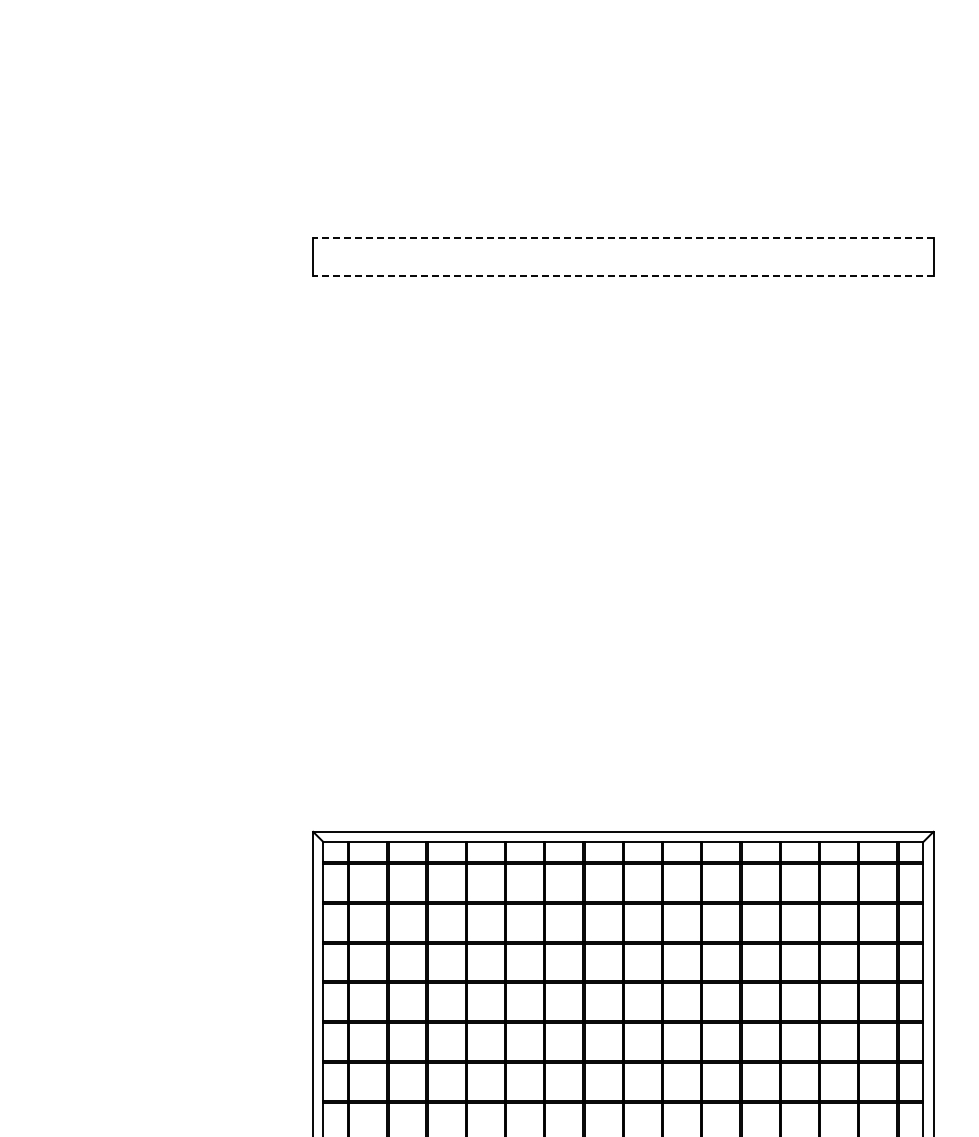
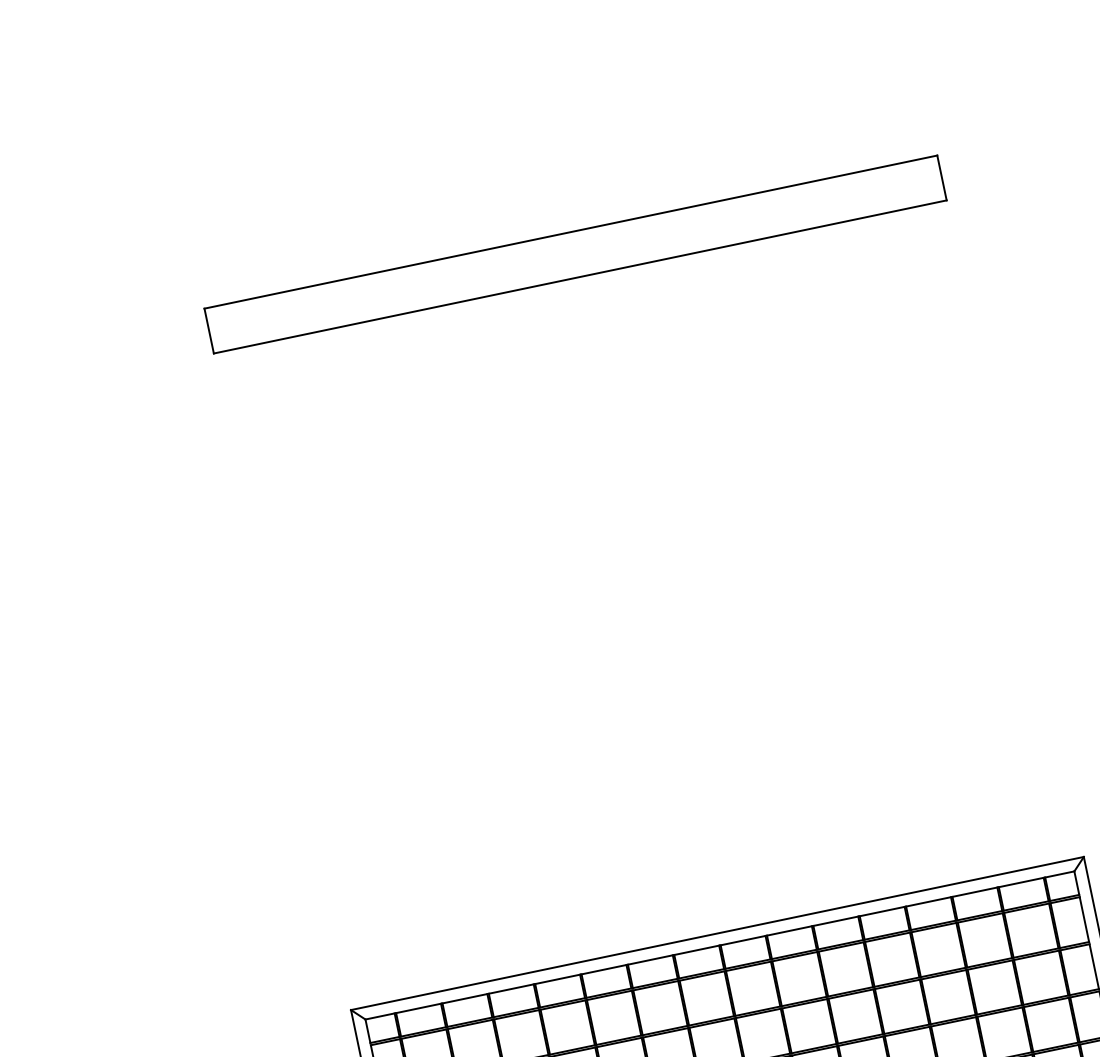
line: (622, 238) -> (570, 232), dashed -> solid
line: (622, 276) -> (579, 277), dashed -> solid

